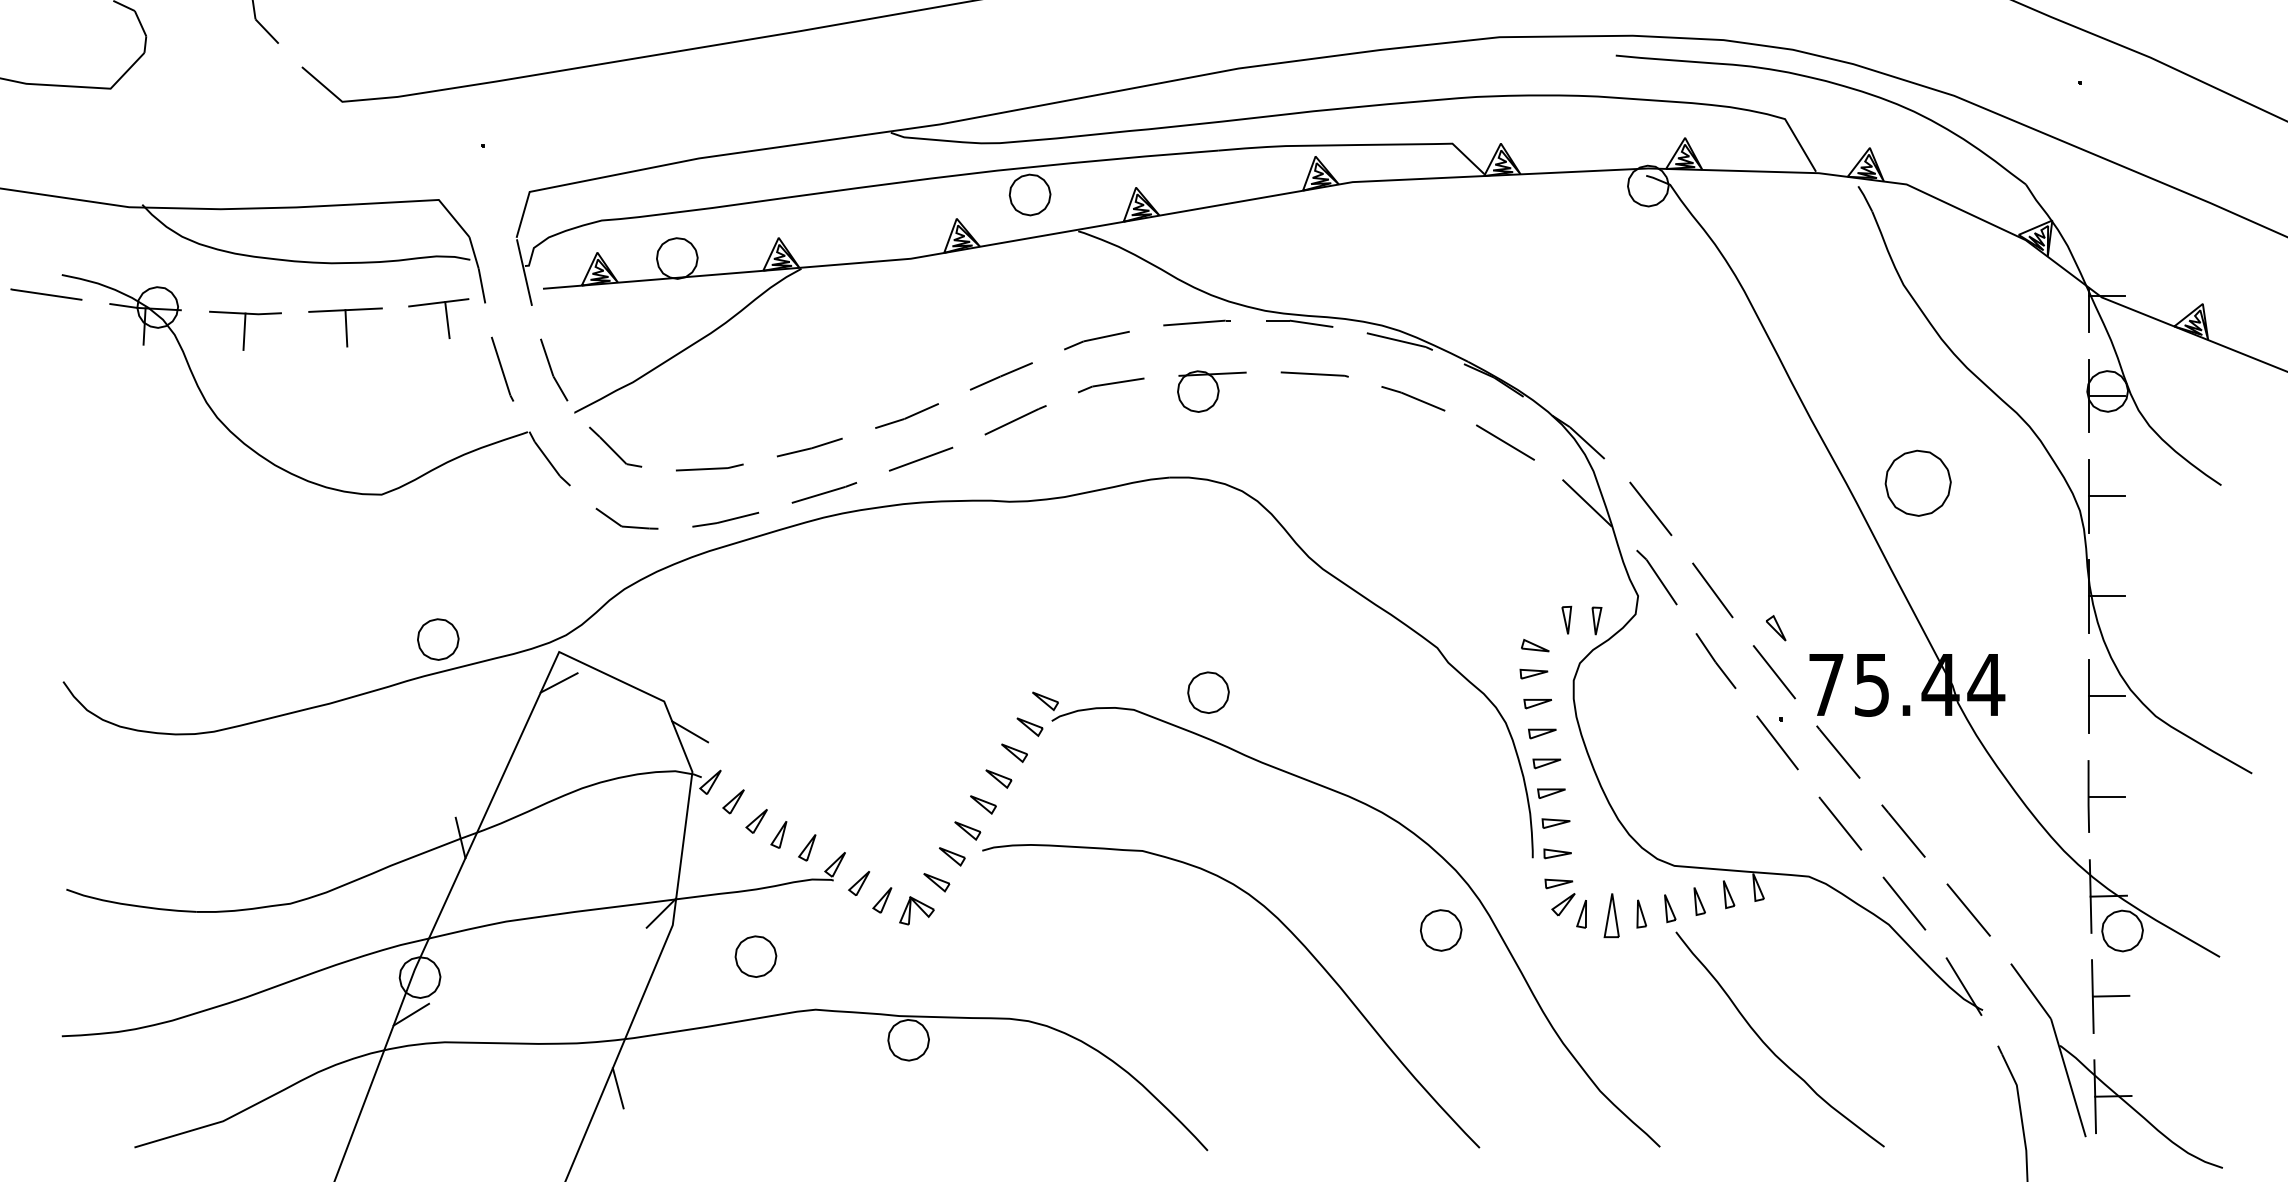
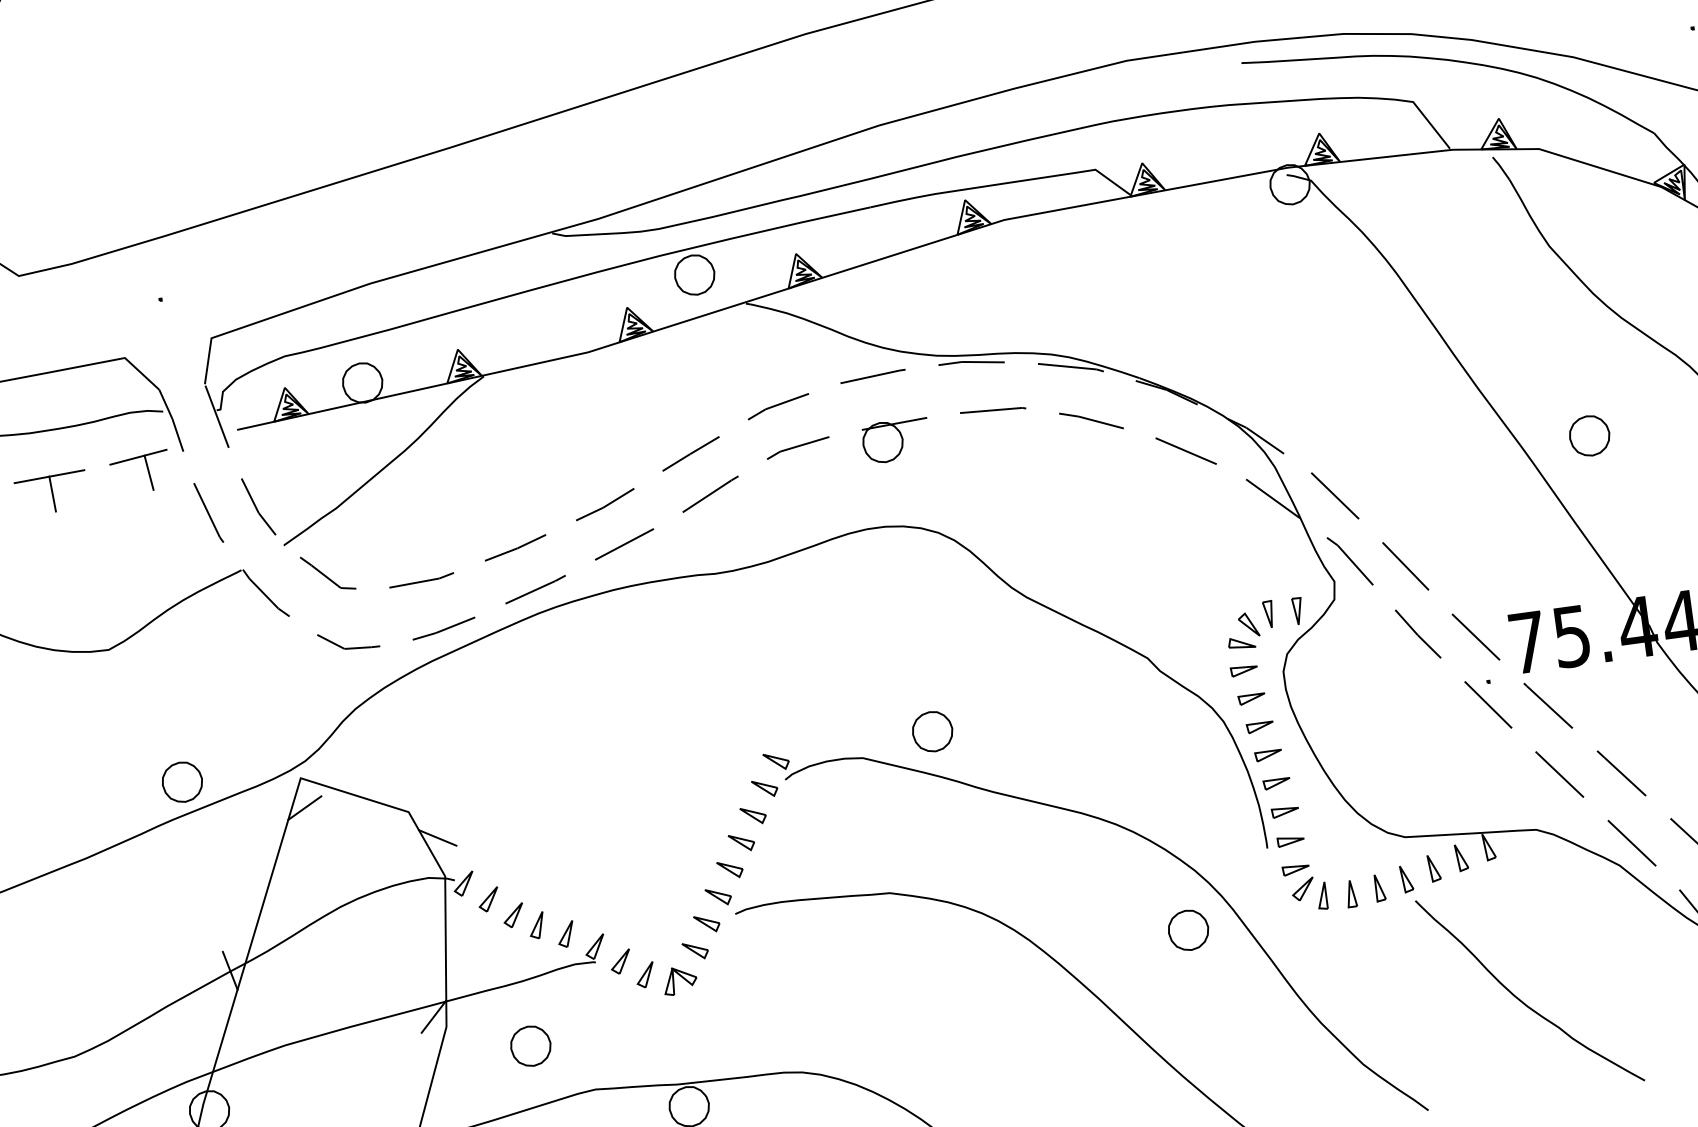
part: (1917, 483) -> (1589, 436), size x0.62
part: (1776, 628) -> (1249, 625), moved
part: (1611, 916) -> (1351, 894), size x0.62

